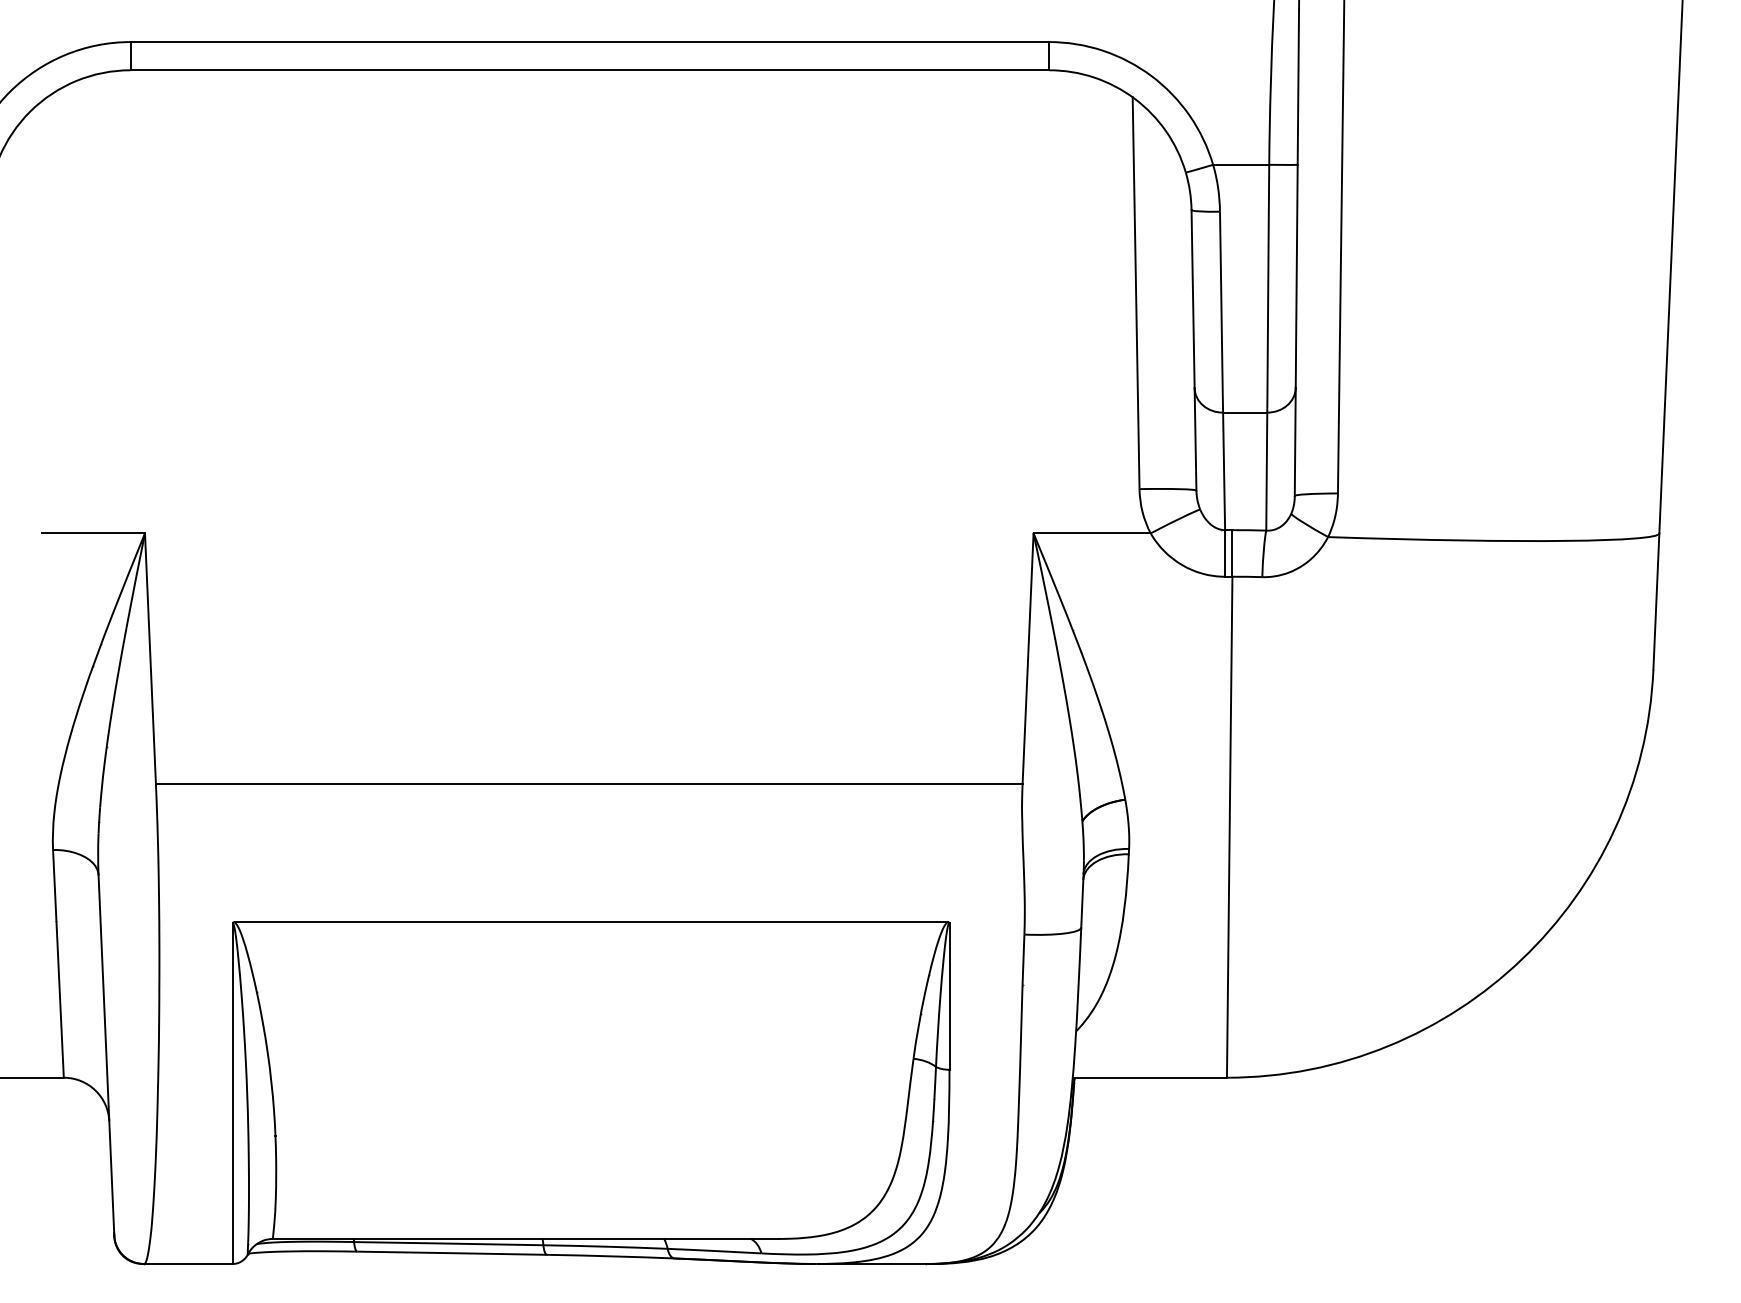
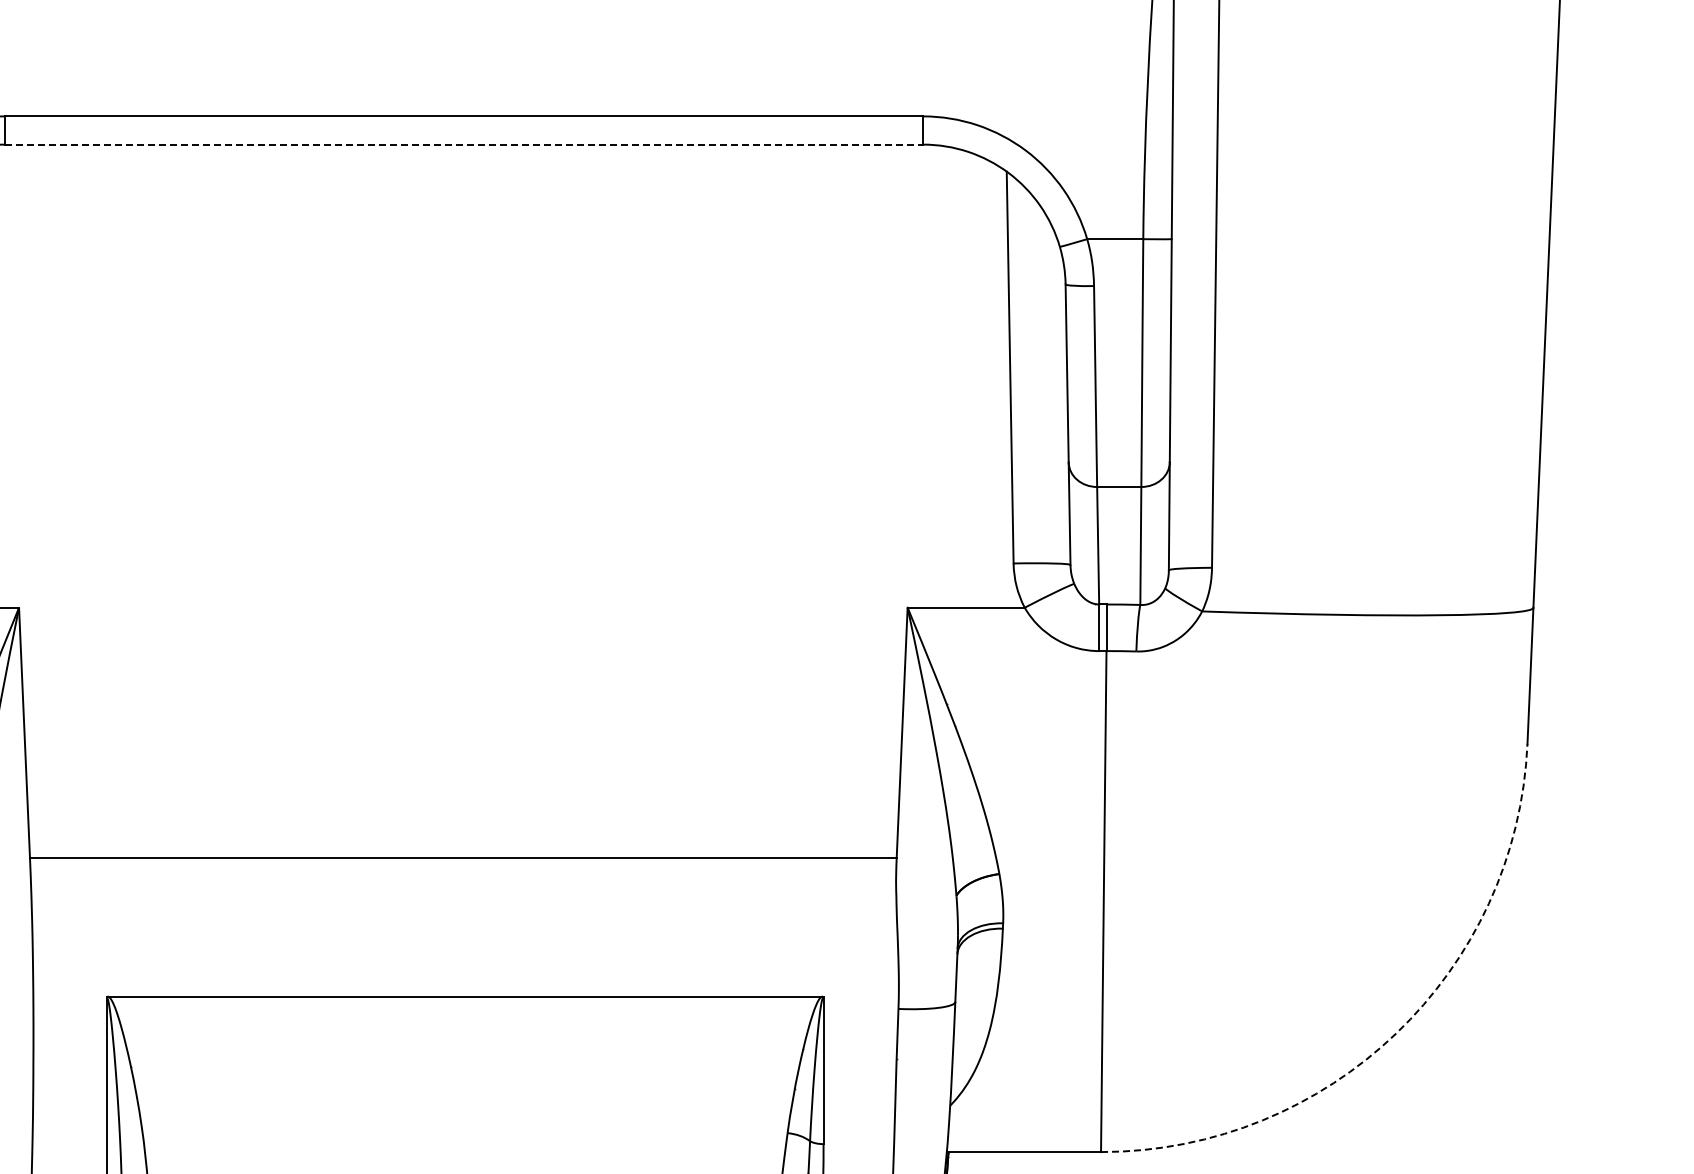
line: (590, 70) -> (464, 144), solid -> dashed
arc: (1522, 959) -> (1396, 1033), solid -> dashed

